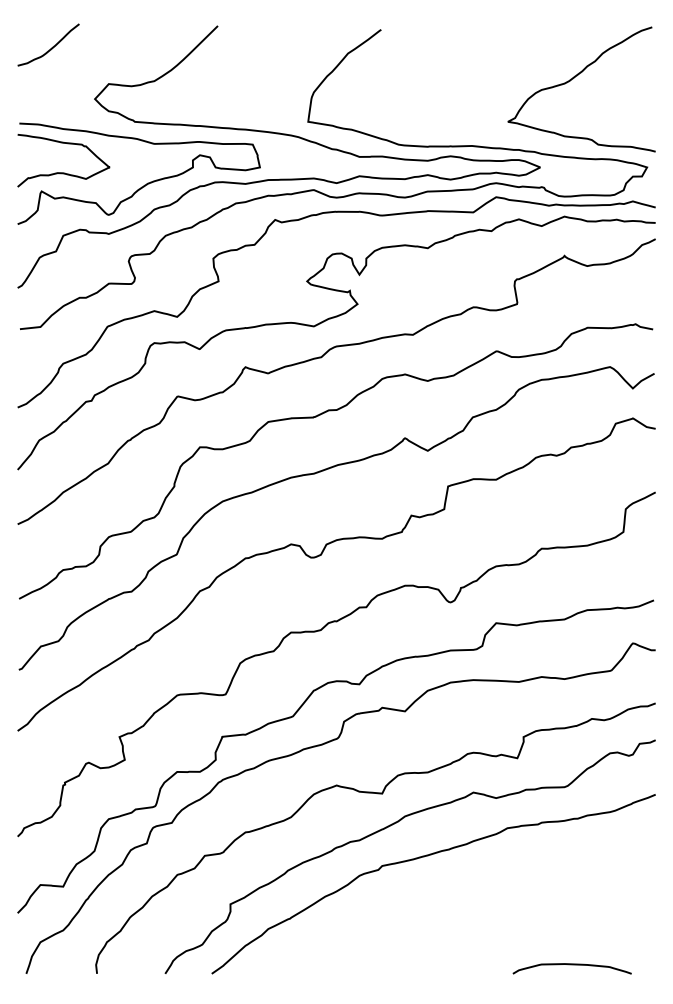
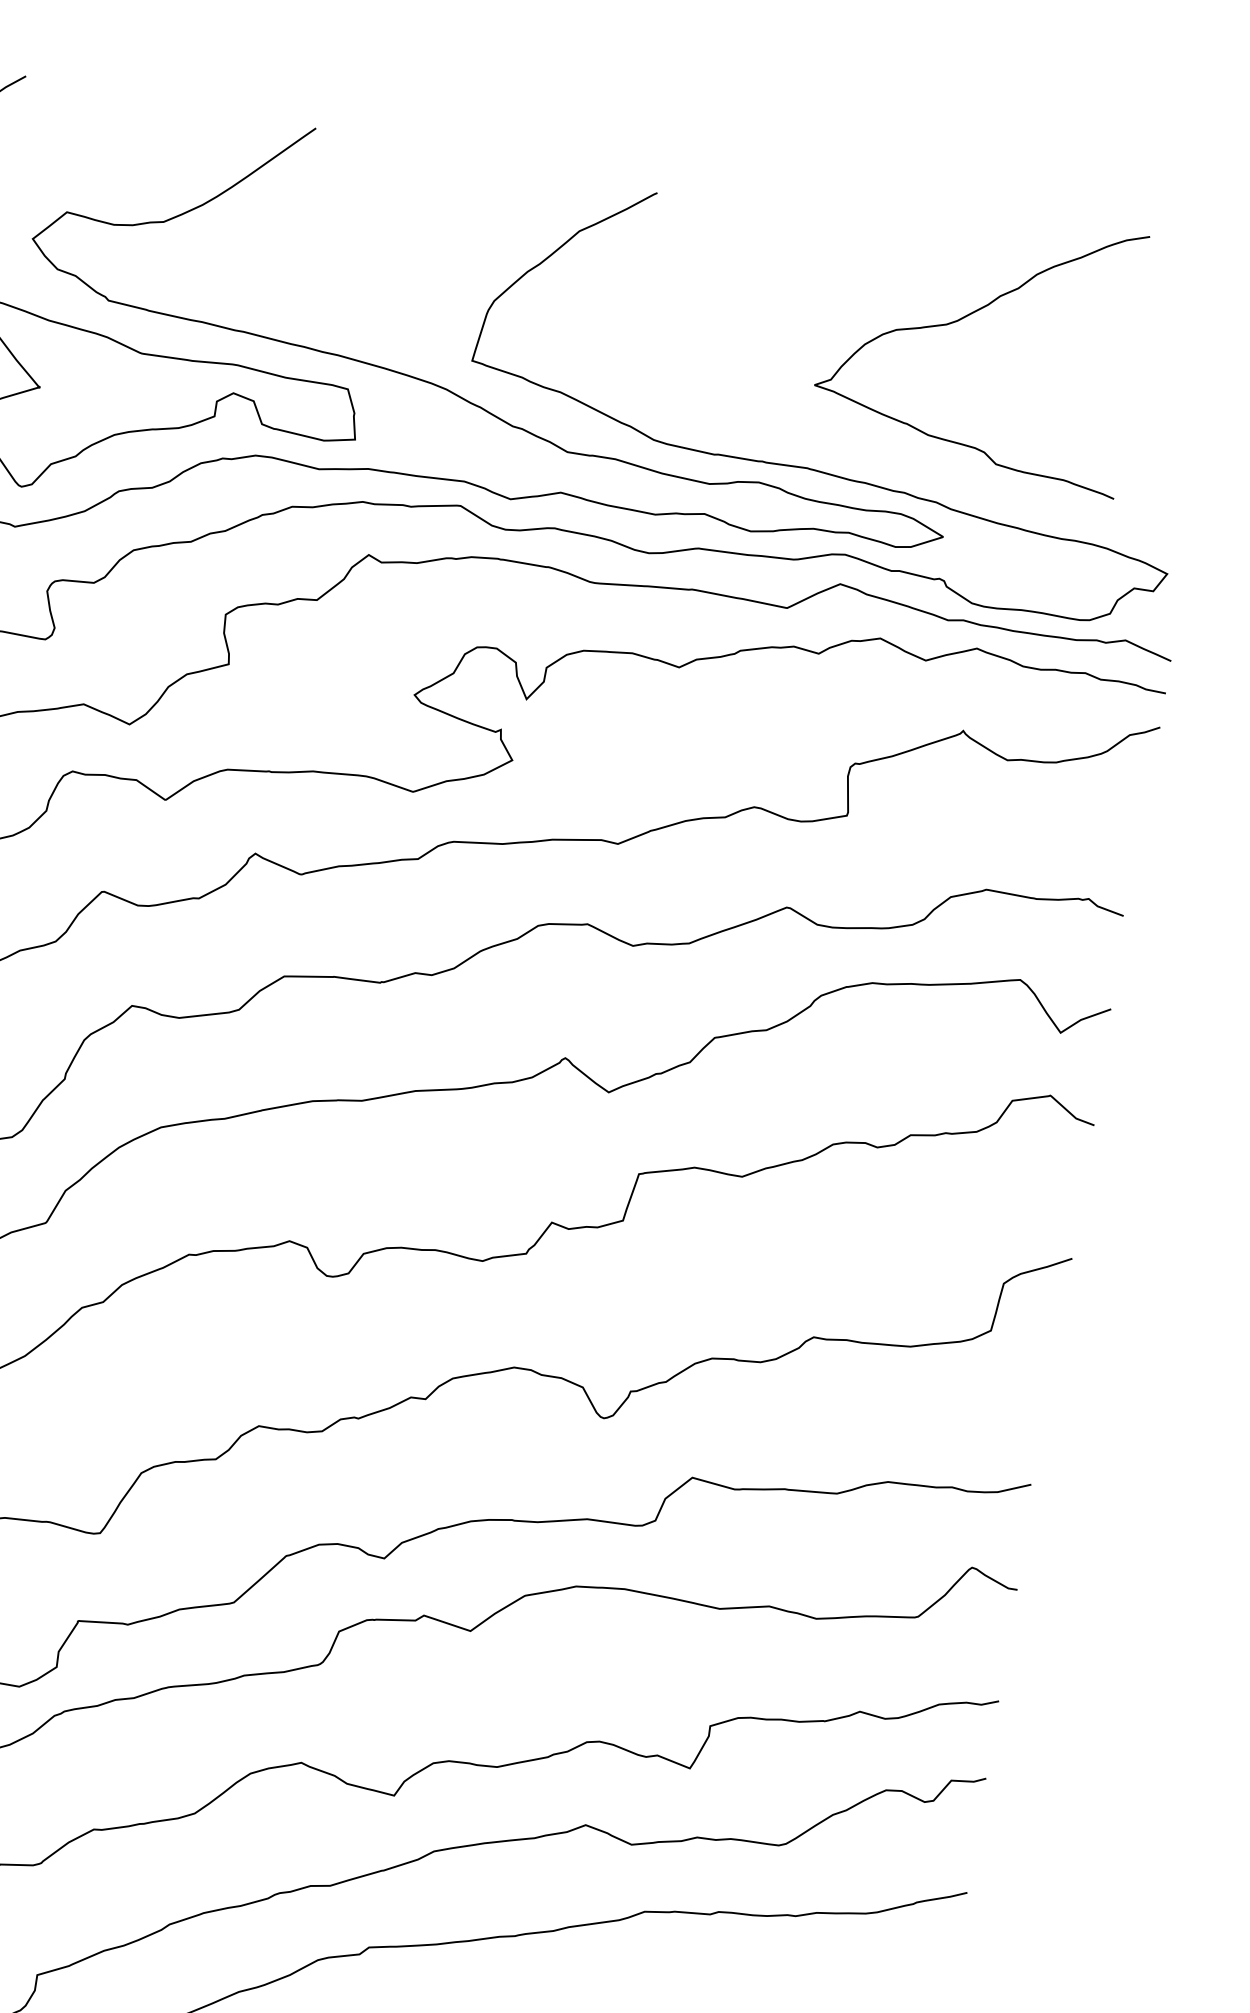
curve: (573, 79) -> (966, 319), moved

